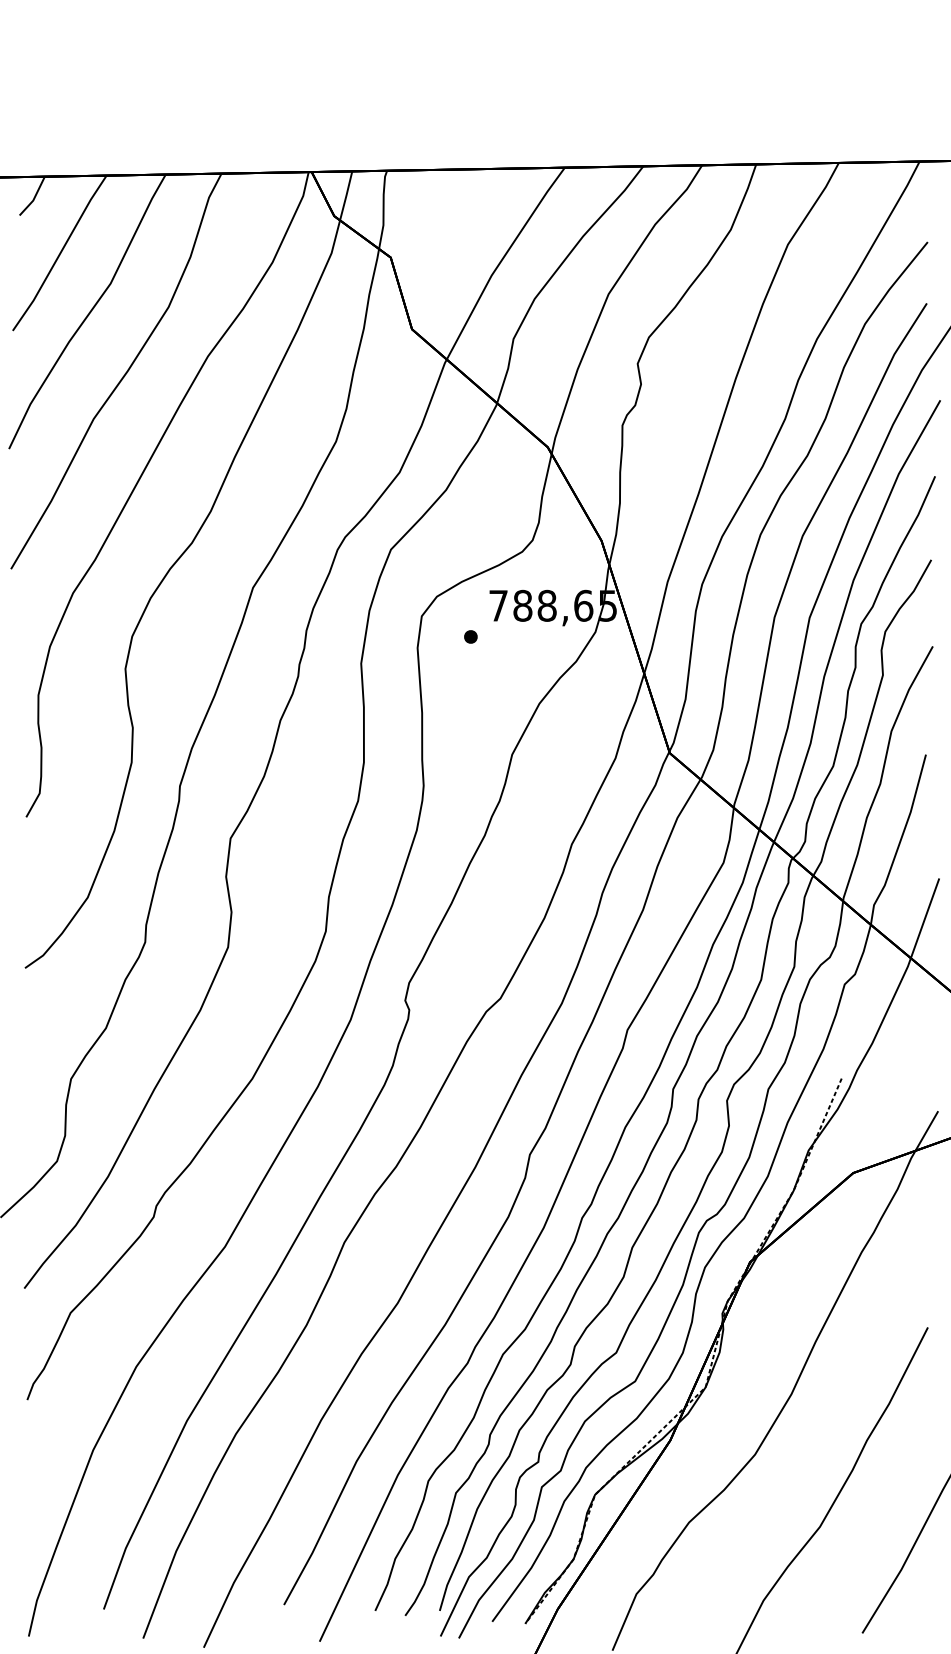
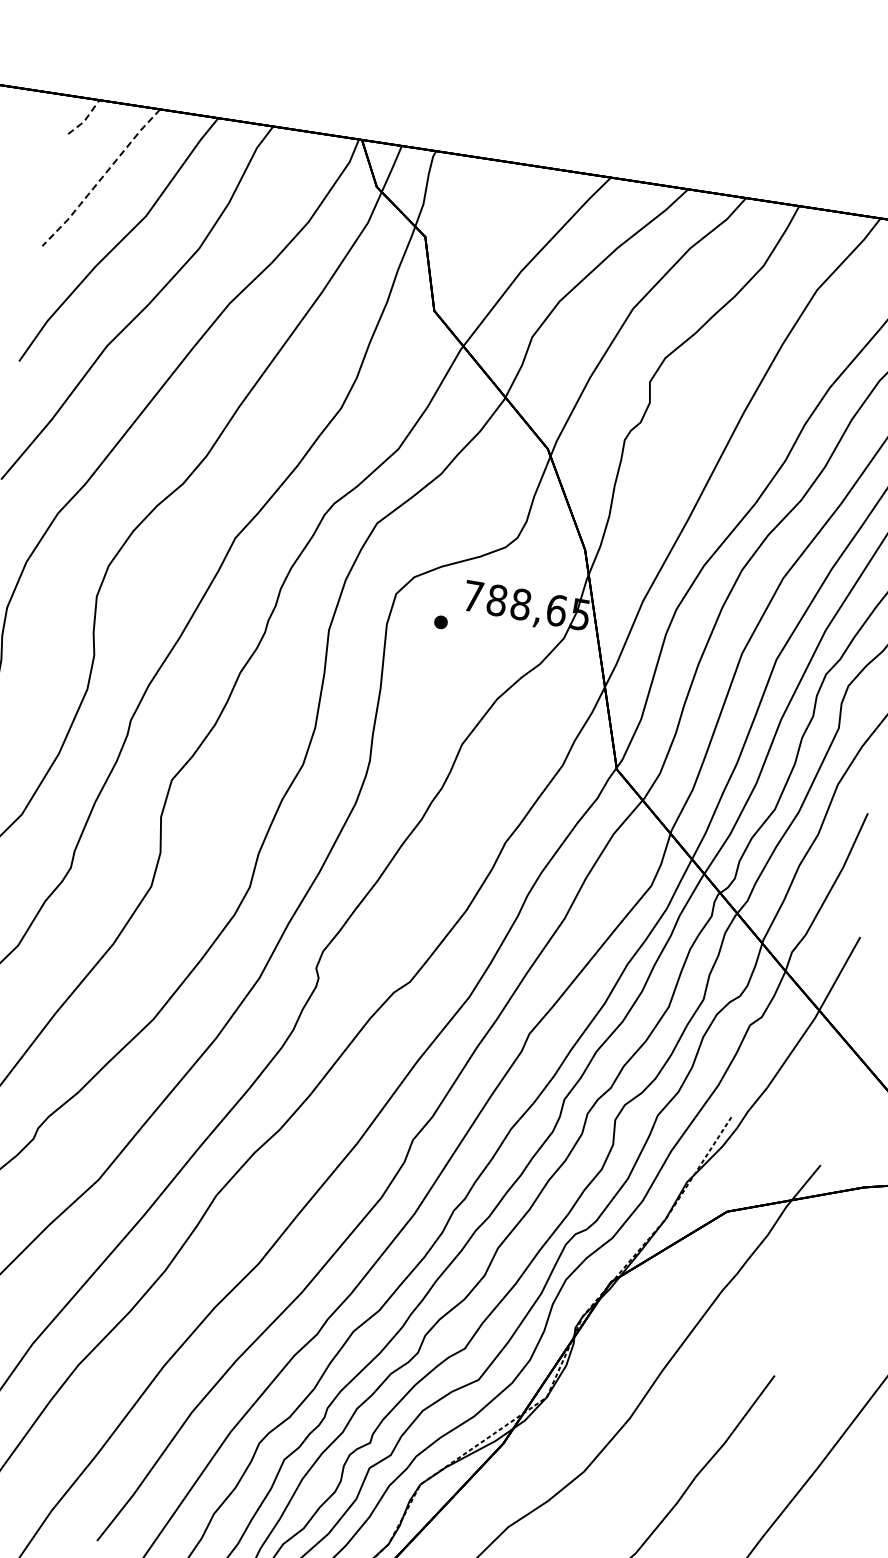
line: (34, 197) -> (85, 118), solid -> dashed
line: (60, 253) -> (102, 178), solid -> dashed

